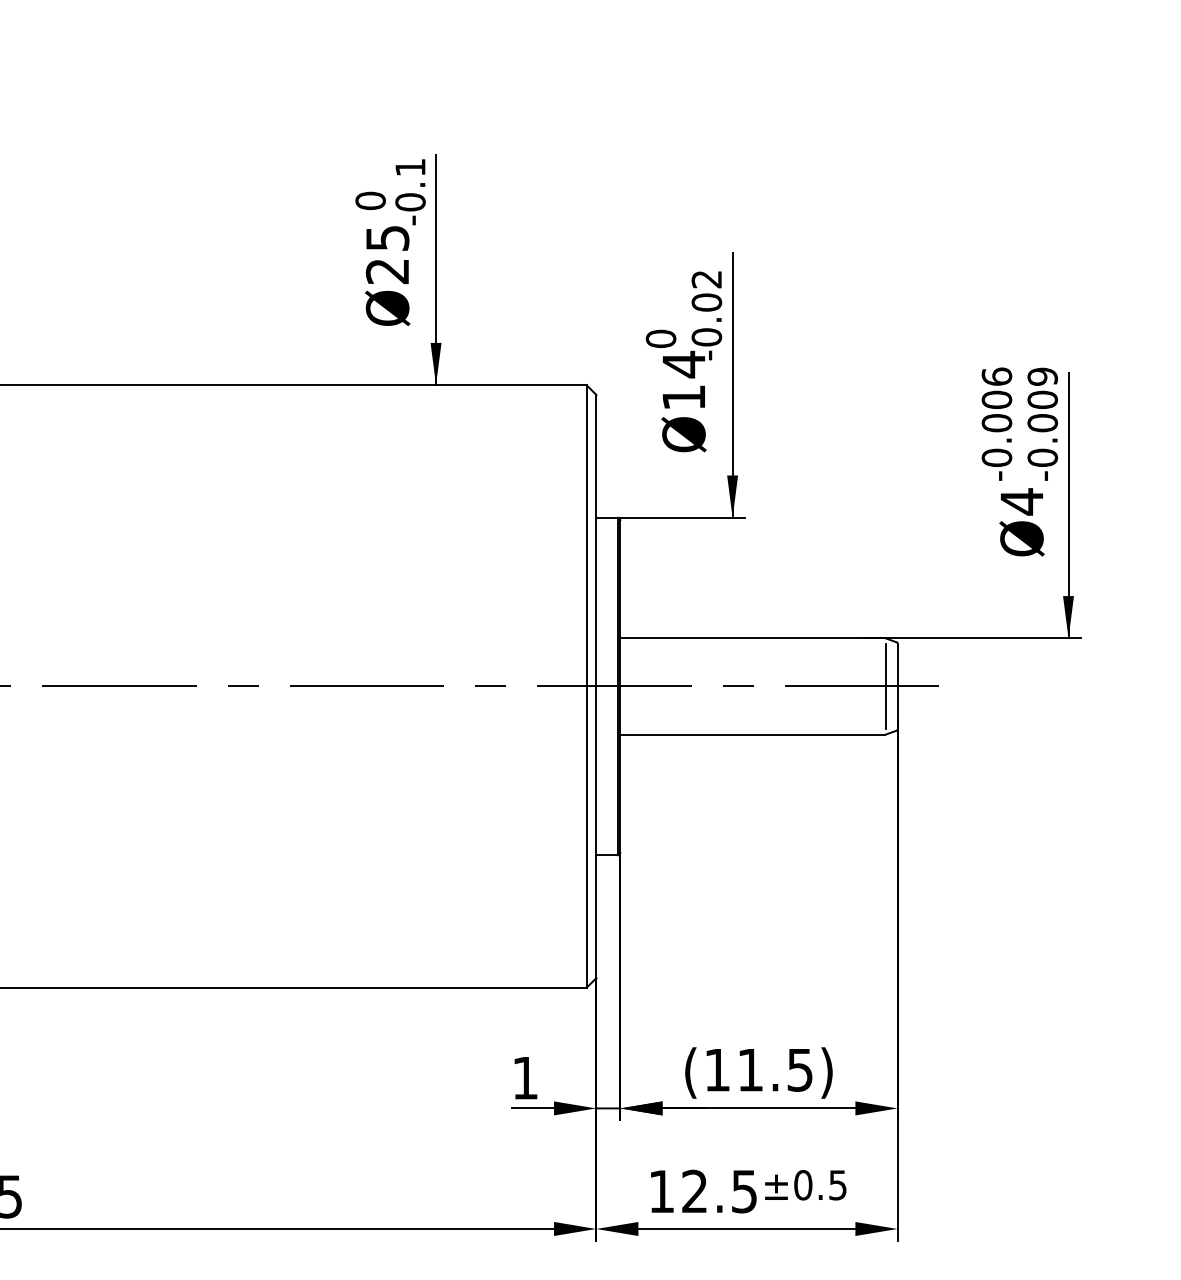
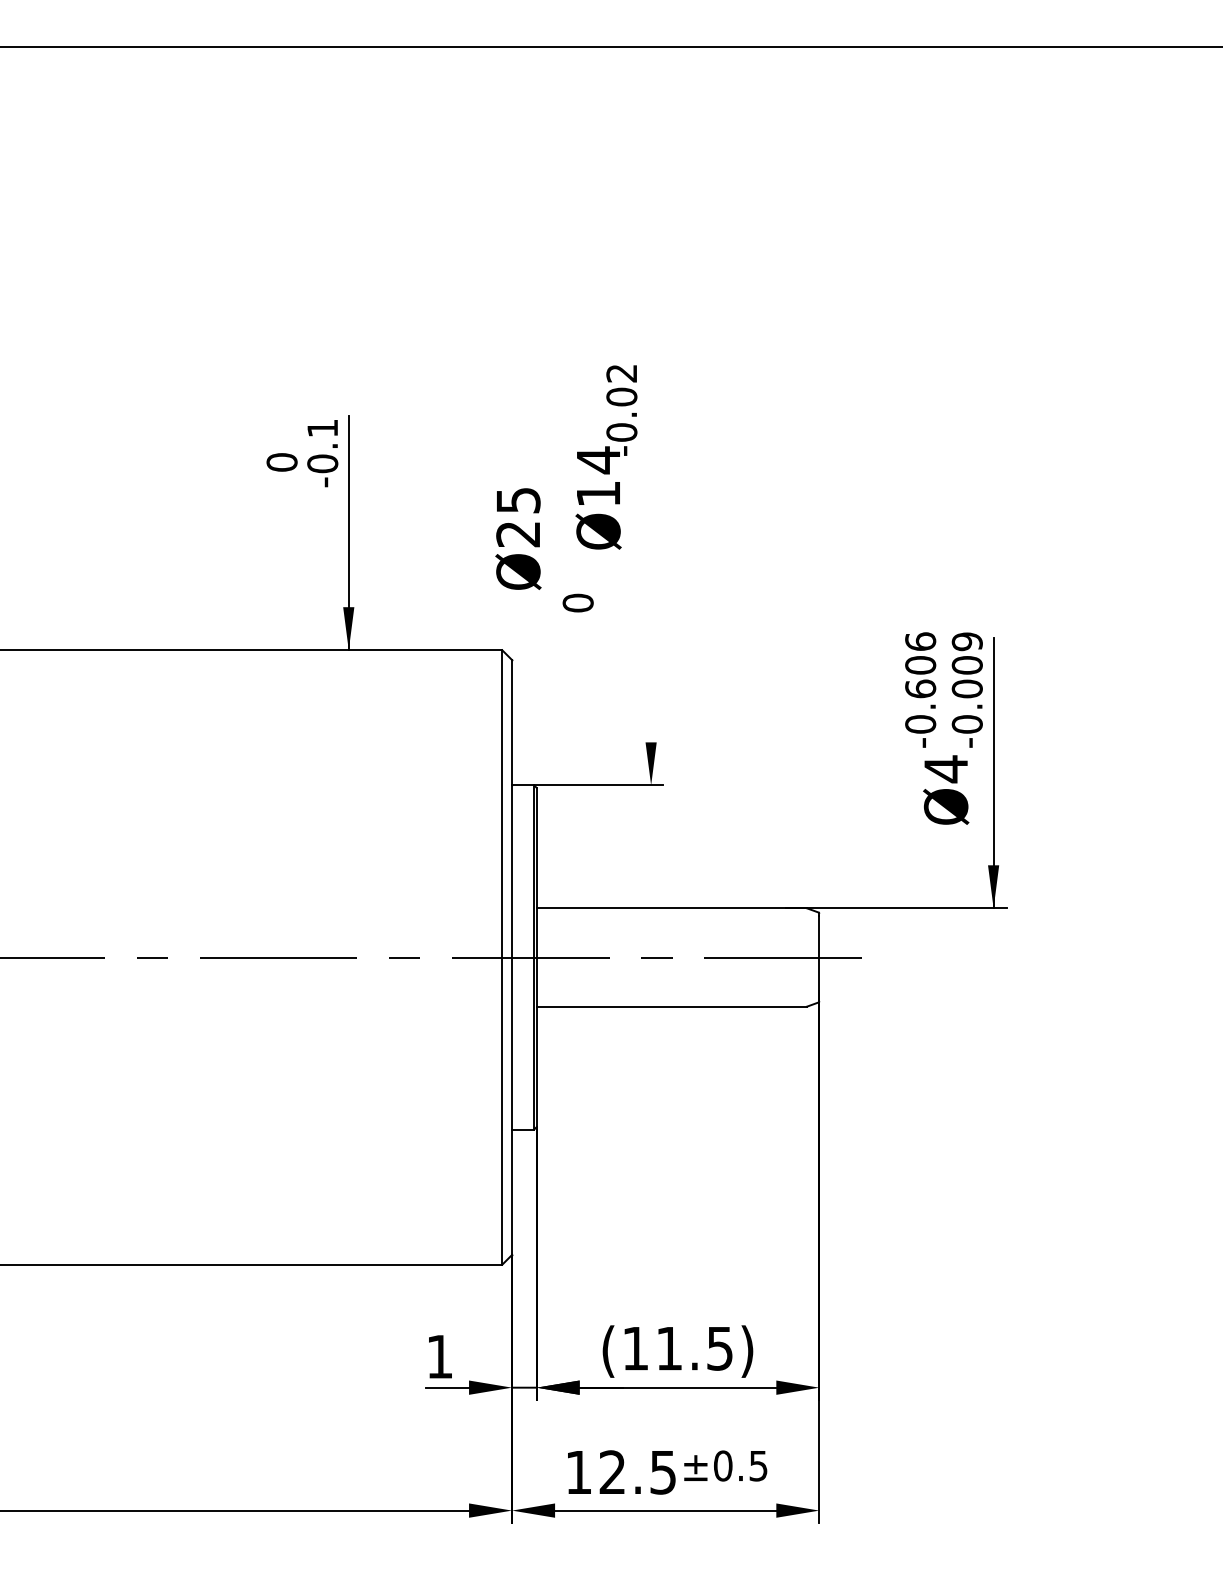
text: (387, 275) -> (518, 538), moved
text: (691, 361) -> (606, 457), moved
line: (732, 385) -> (651, 650), removed
text: (996, 422) -> (920, 688), -0.006 -> -0.606
line: (885, 686) -> (807, 957), removed

